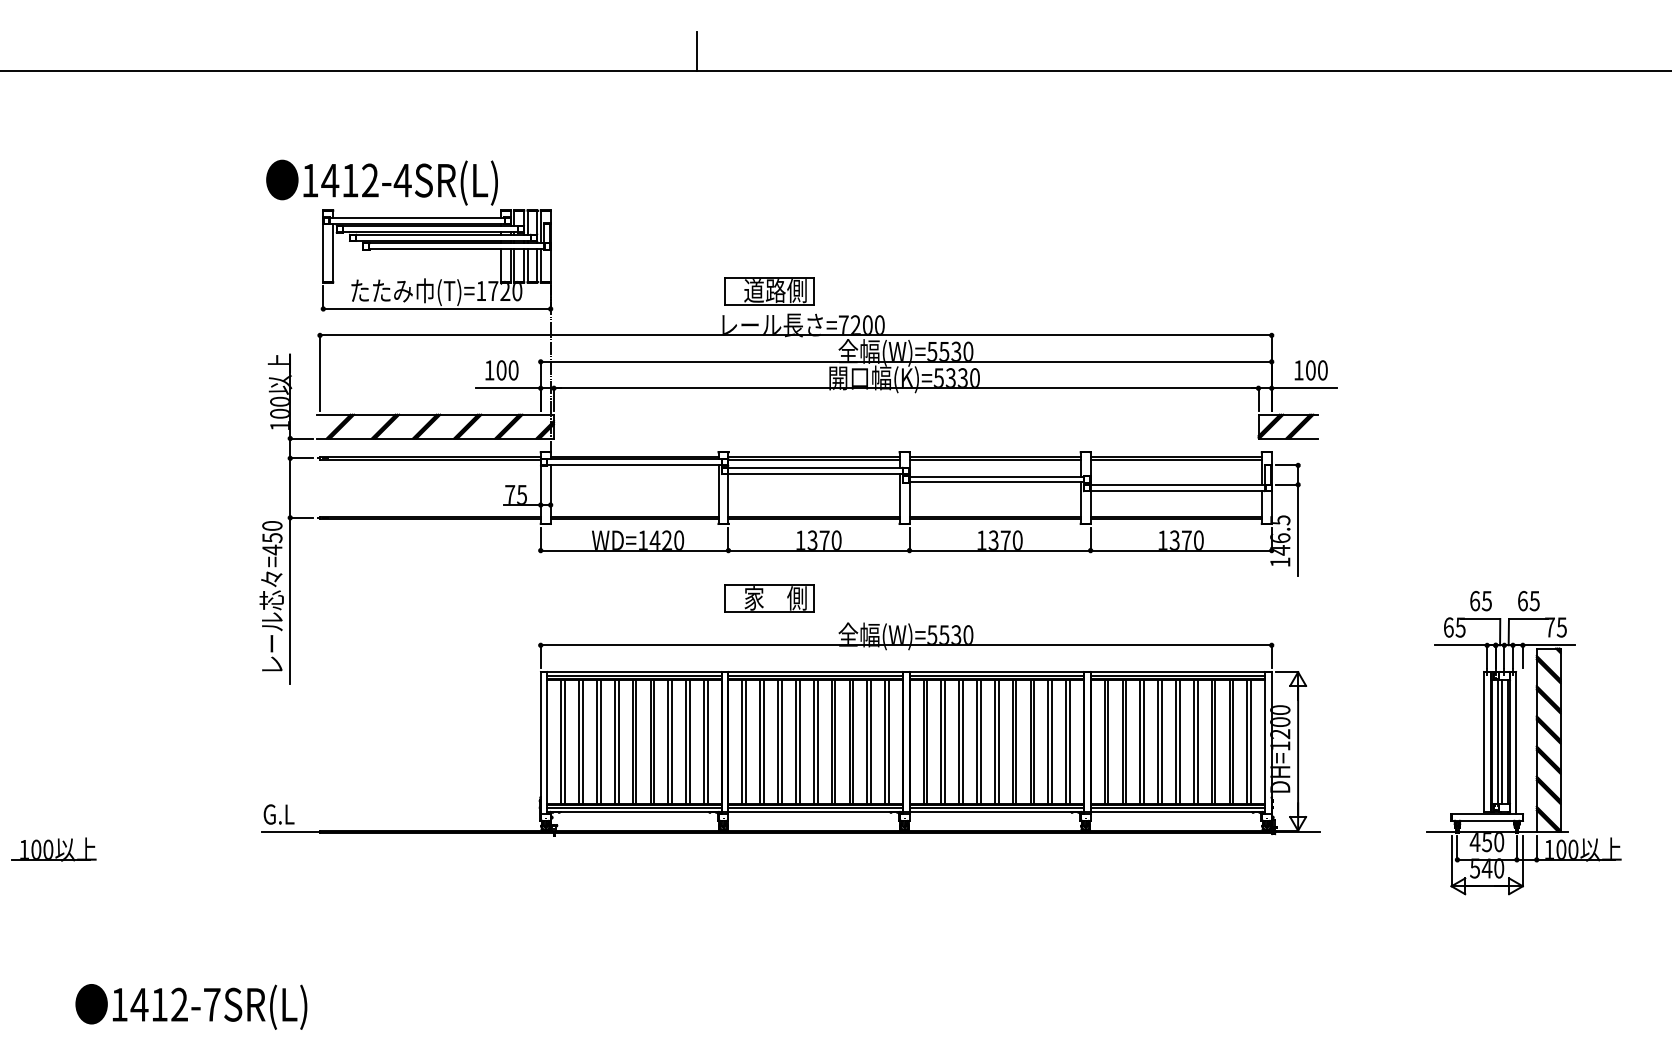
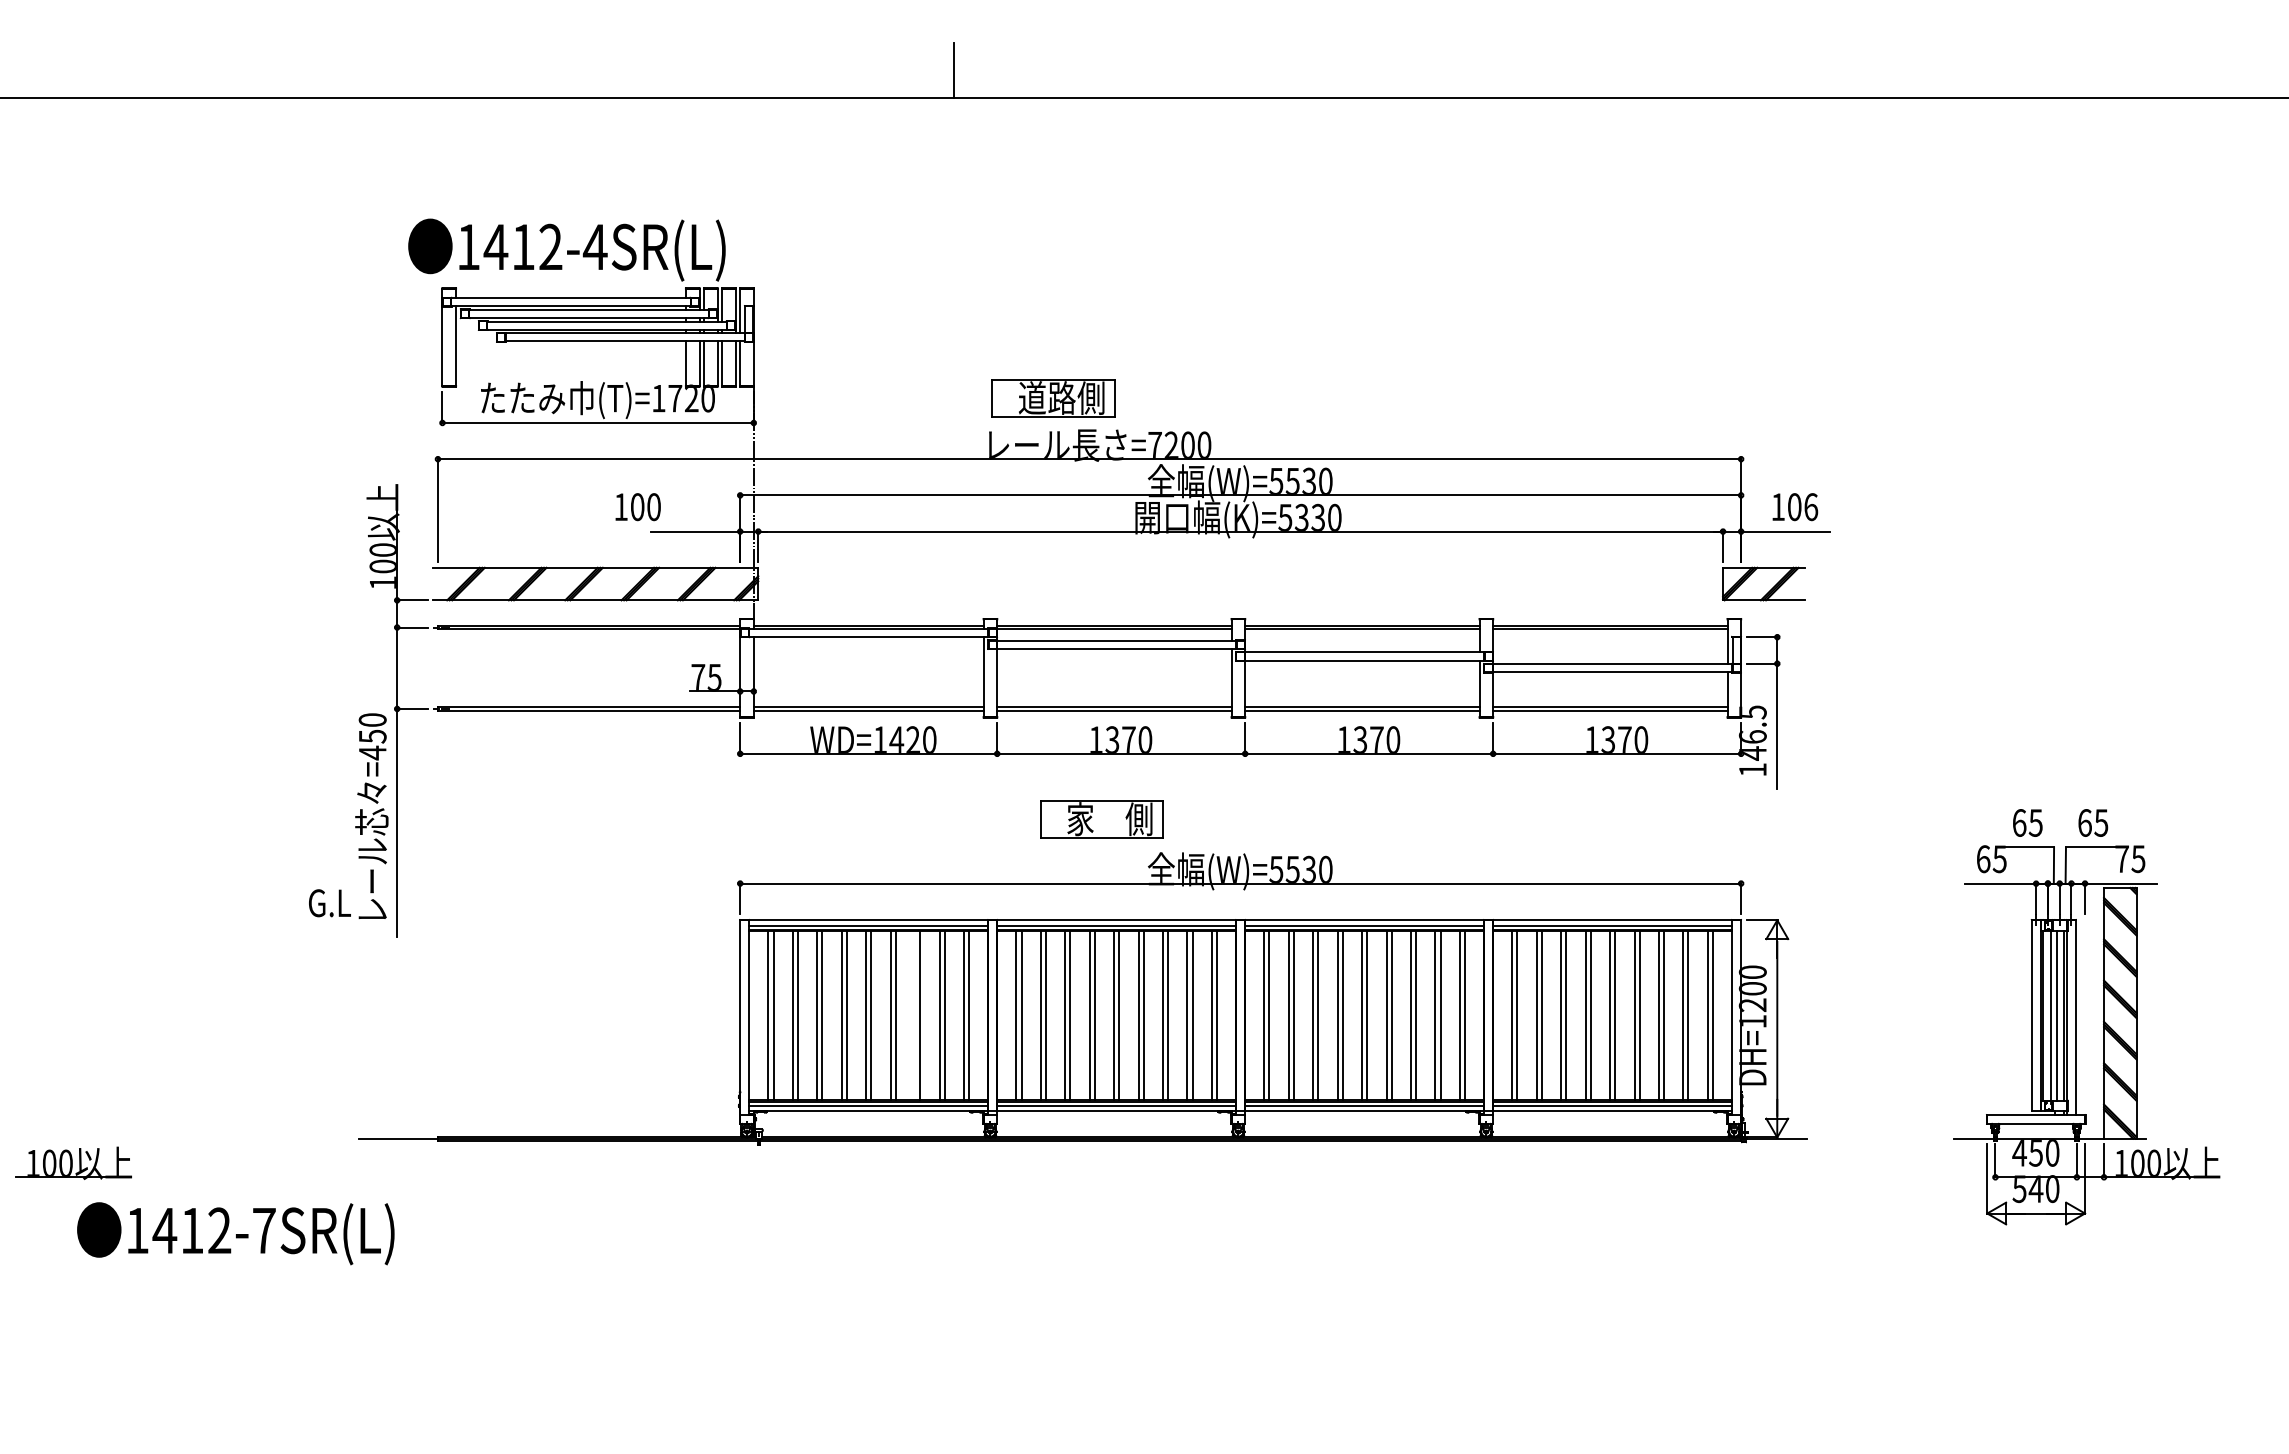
text: (381, 182) -> (566, 249), moved
text: (501, 370) -> (637, 507), moved
text: (1323, 370) -> (1811, 507), 100 -> 106
part: (769, 598) -> (1101, 819), moved
line: (668, 741) -> (915, 1015), removed
text: (278, 814) -> (329, 903), moved
text: (191, 1006) -> (235, 1233), moved

